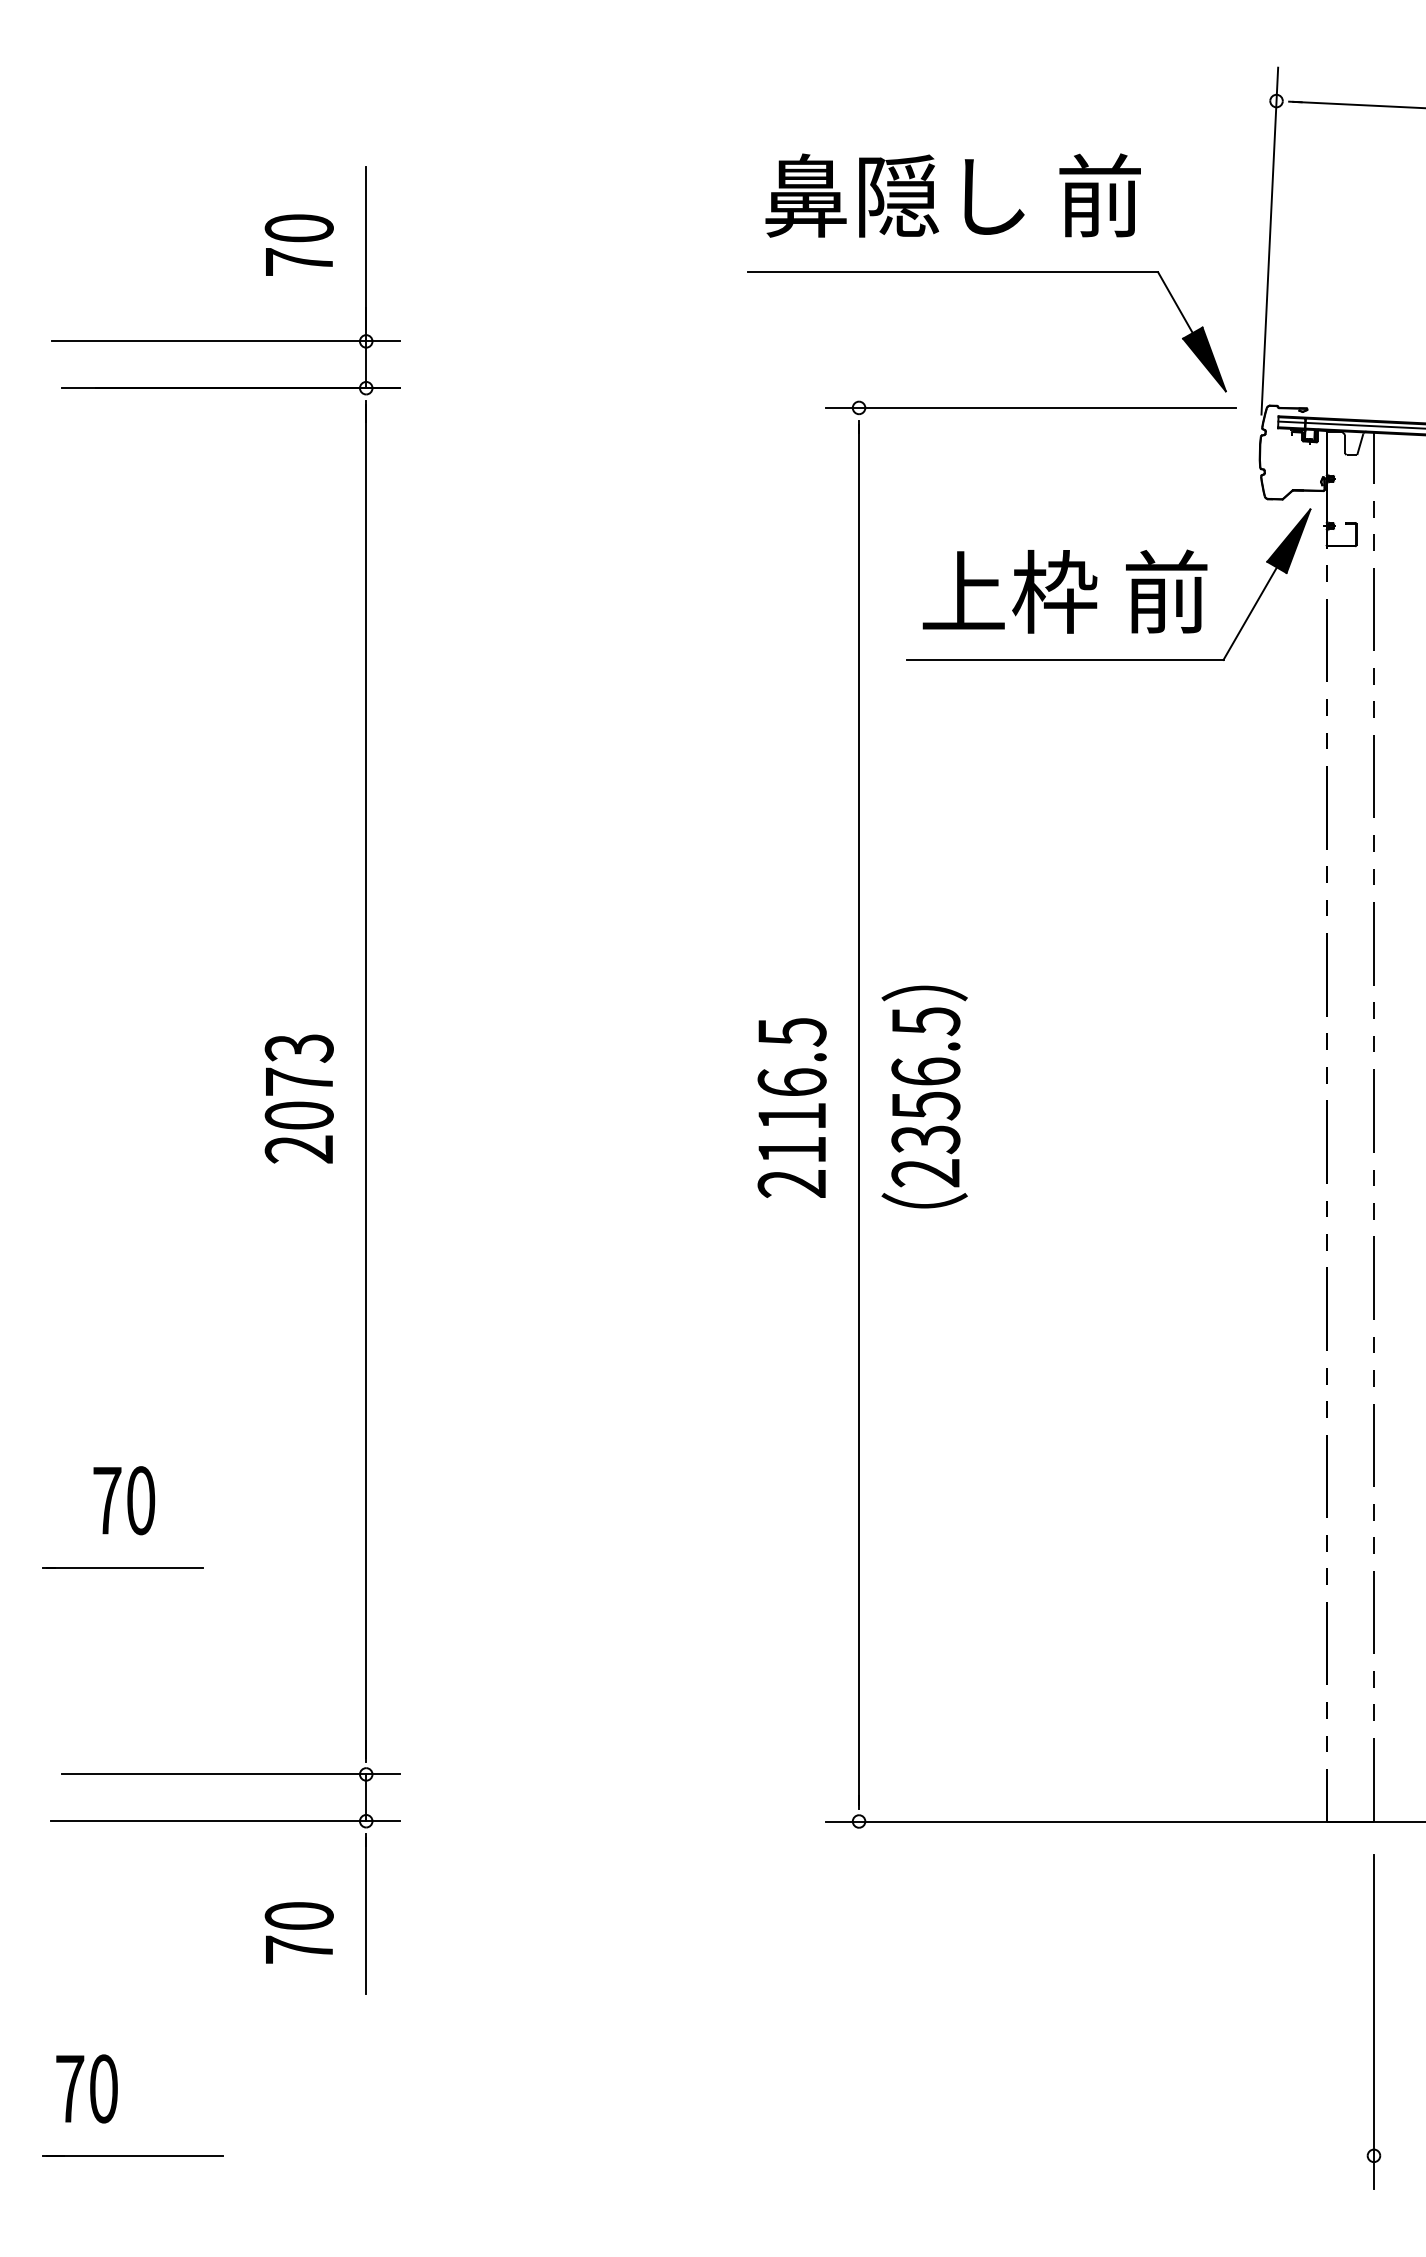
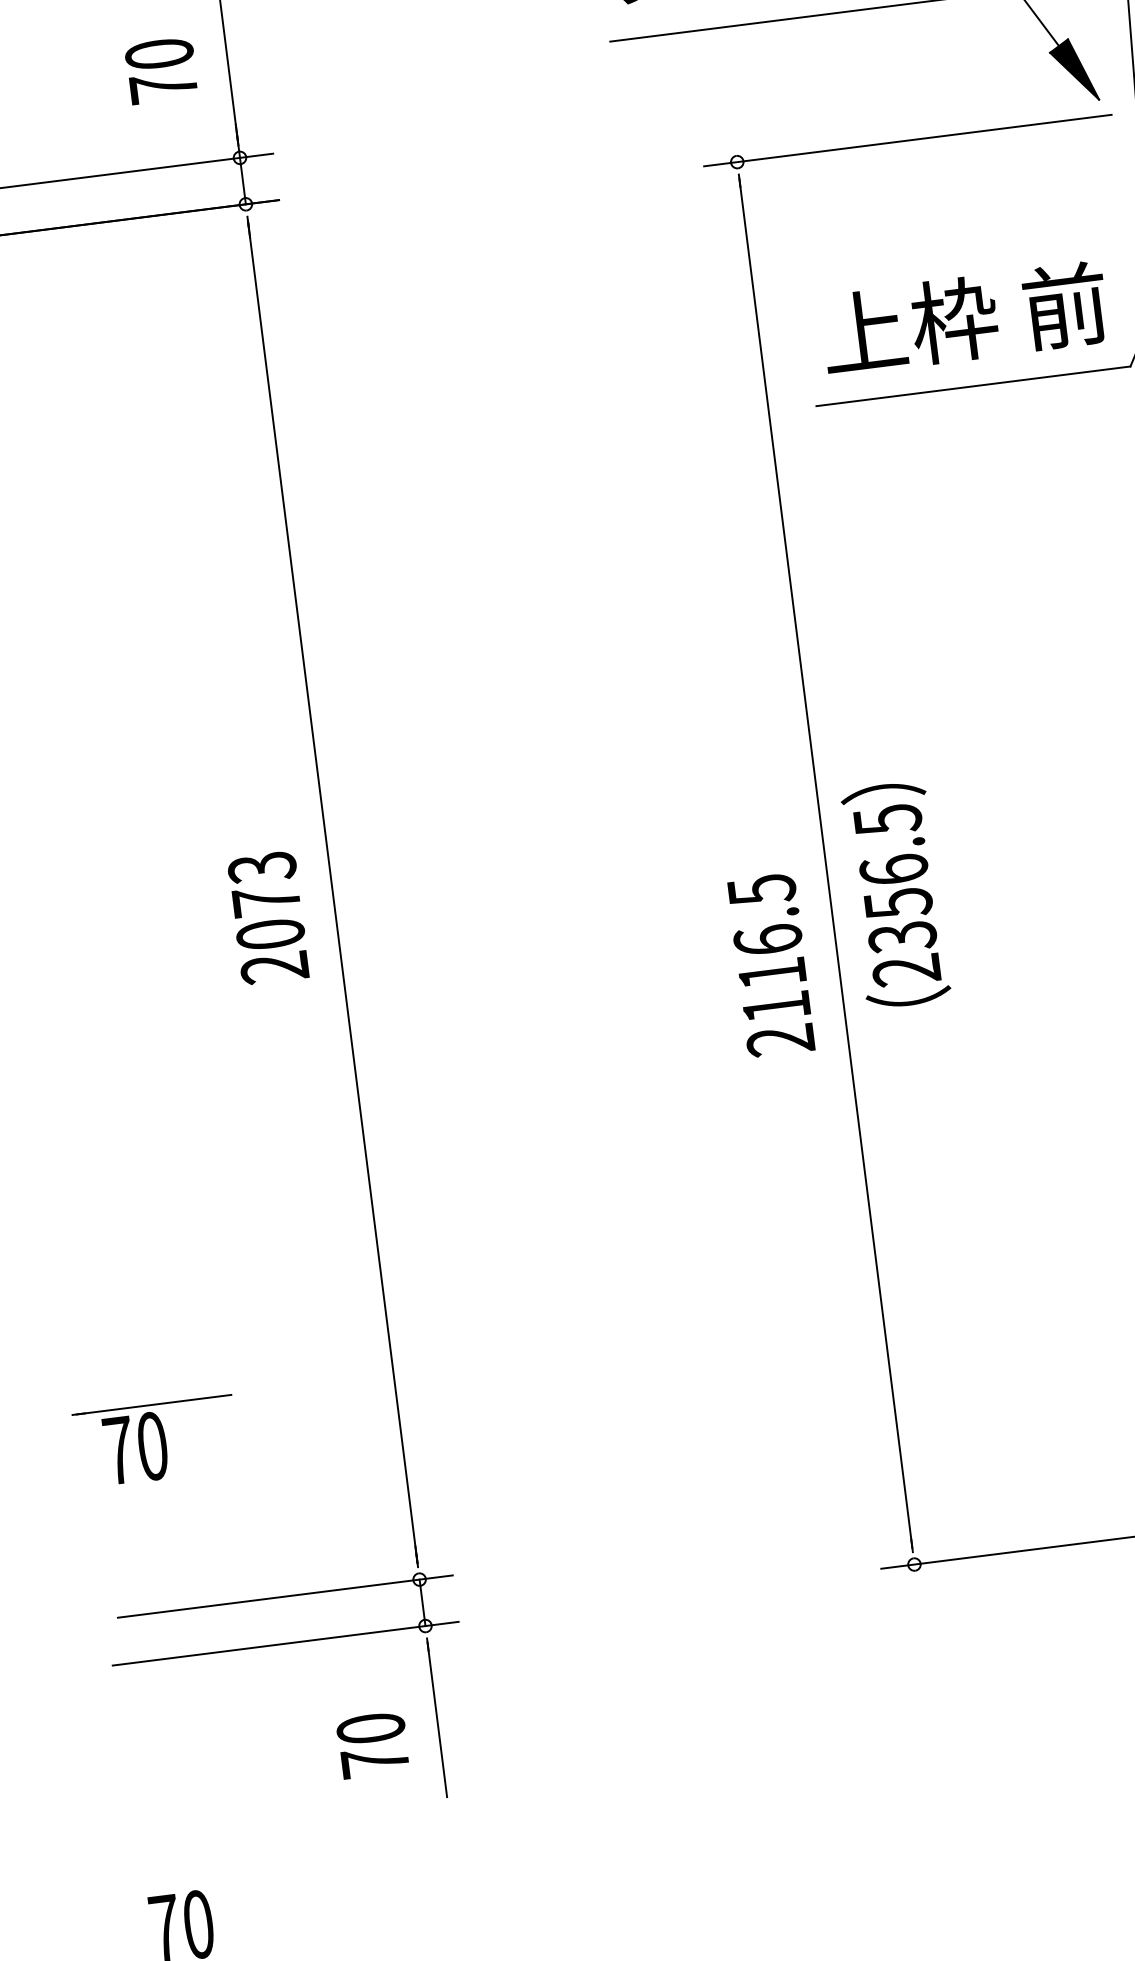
text: (924, 1096) -> (895, 894), moved
text: (791, 1107) -> (770, 964), moved
text: (124, 1500) -> (136, 1448), moved

